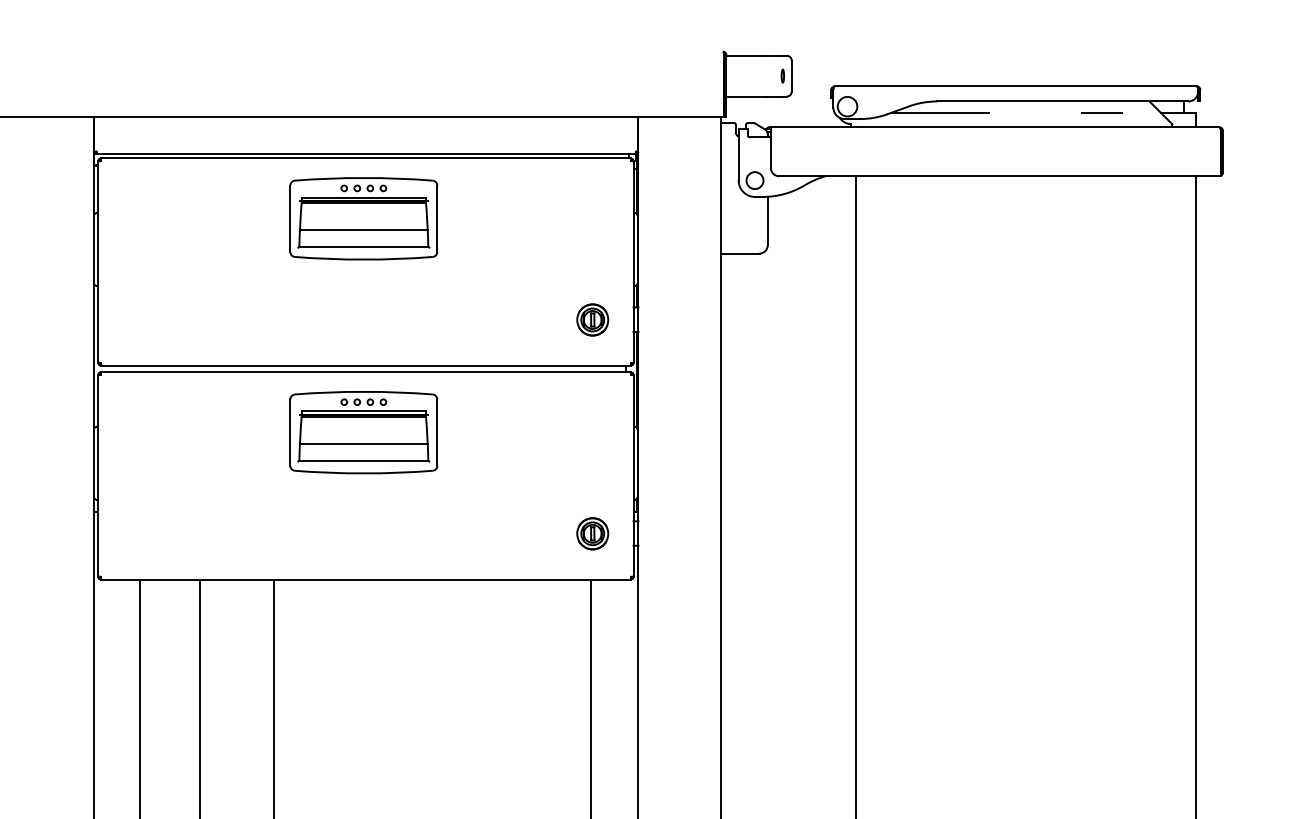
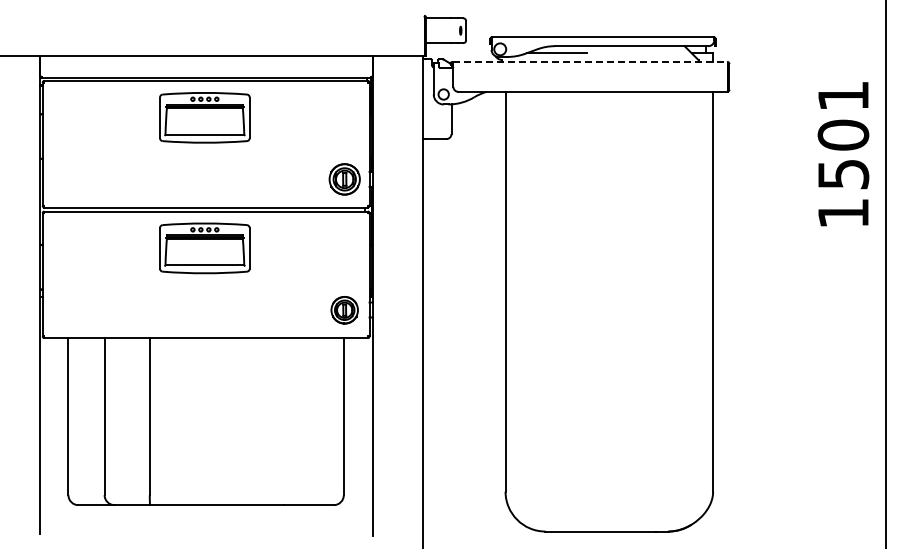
line: (1101, 113) -> (655, 53), removed
line: (995, 126) -> (590, 61), solid -> dashed
line: (363, 229) -> (204, 124), removed
part: (592, 319) -> (344, 179), size x1.6
line: (363, 444) -> (204, 255), removed
part: (592, 532) -> (344, 309), size x1.4

